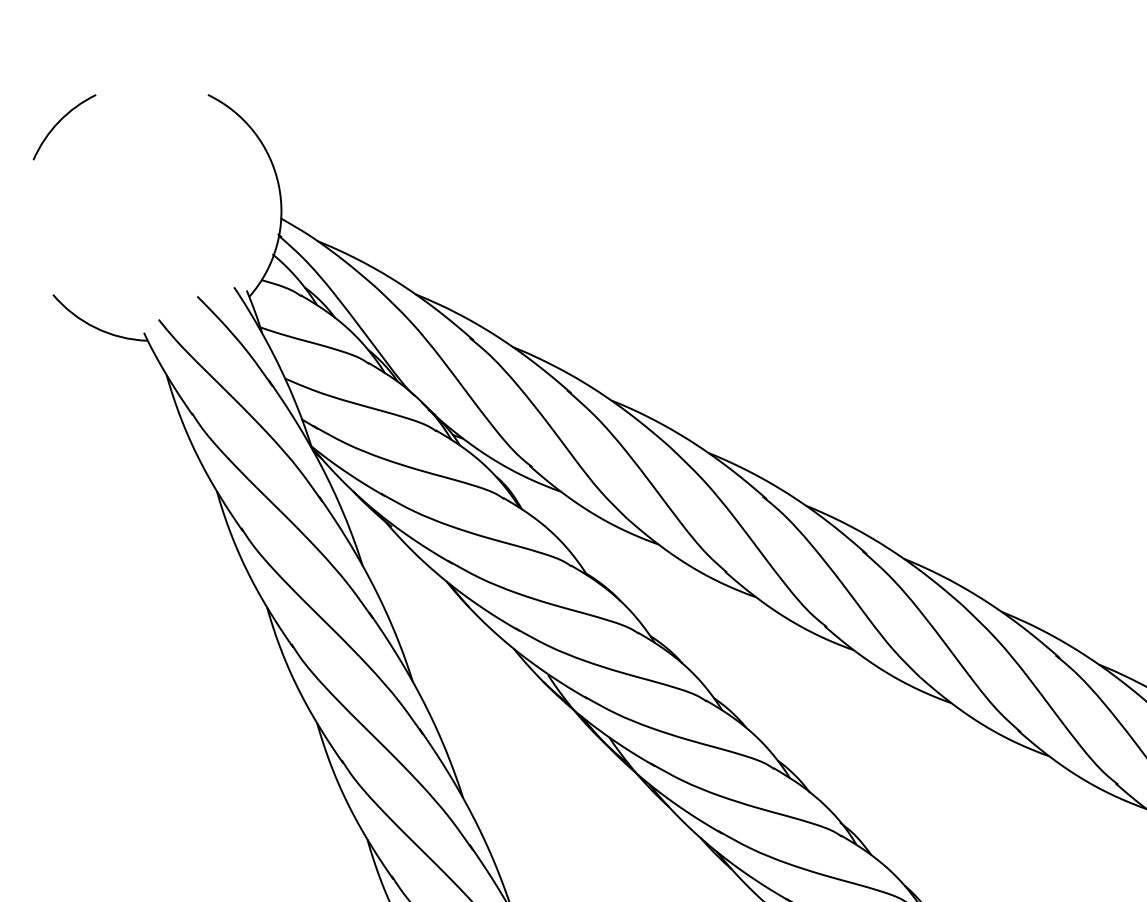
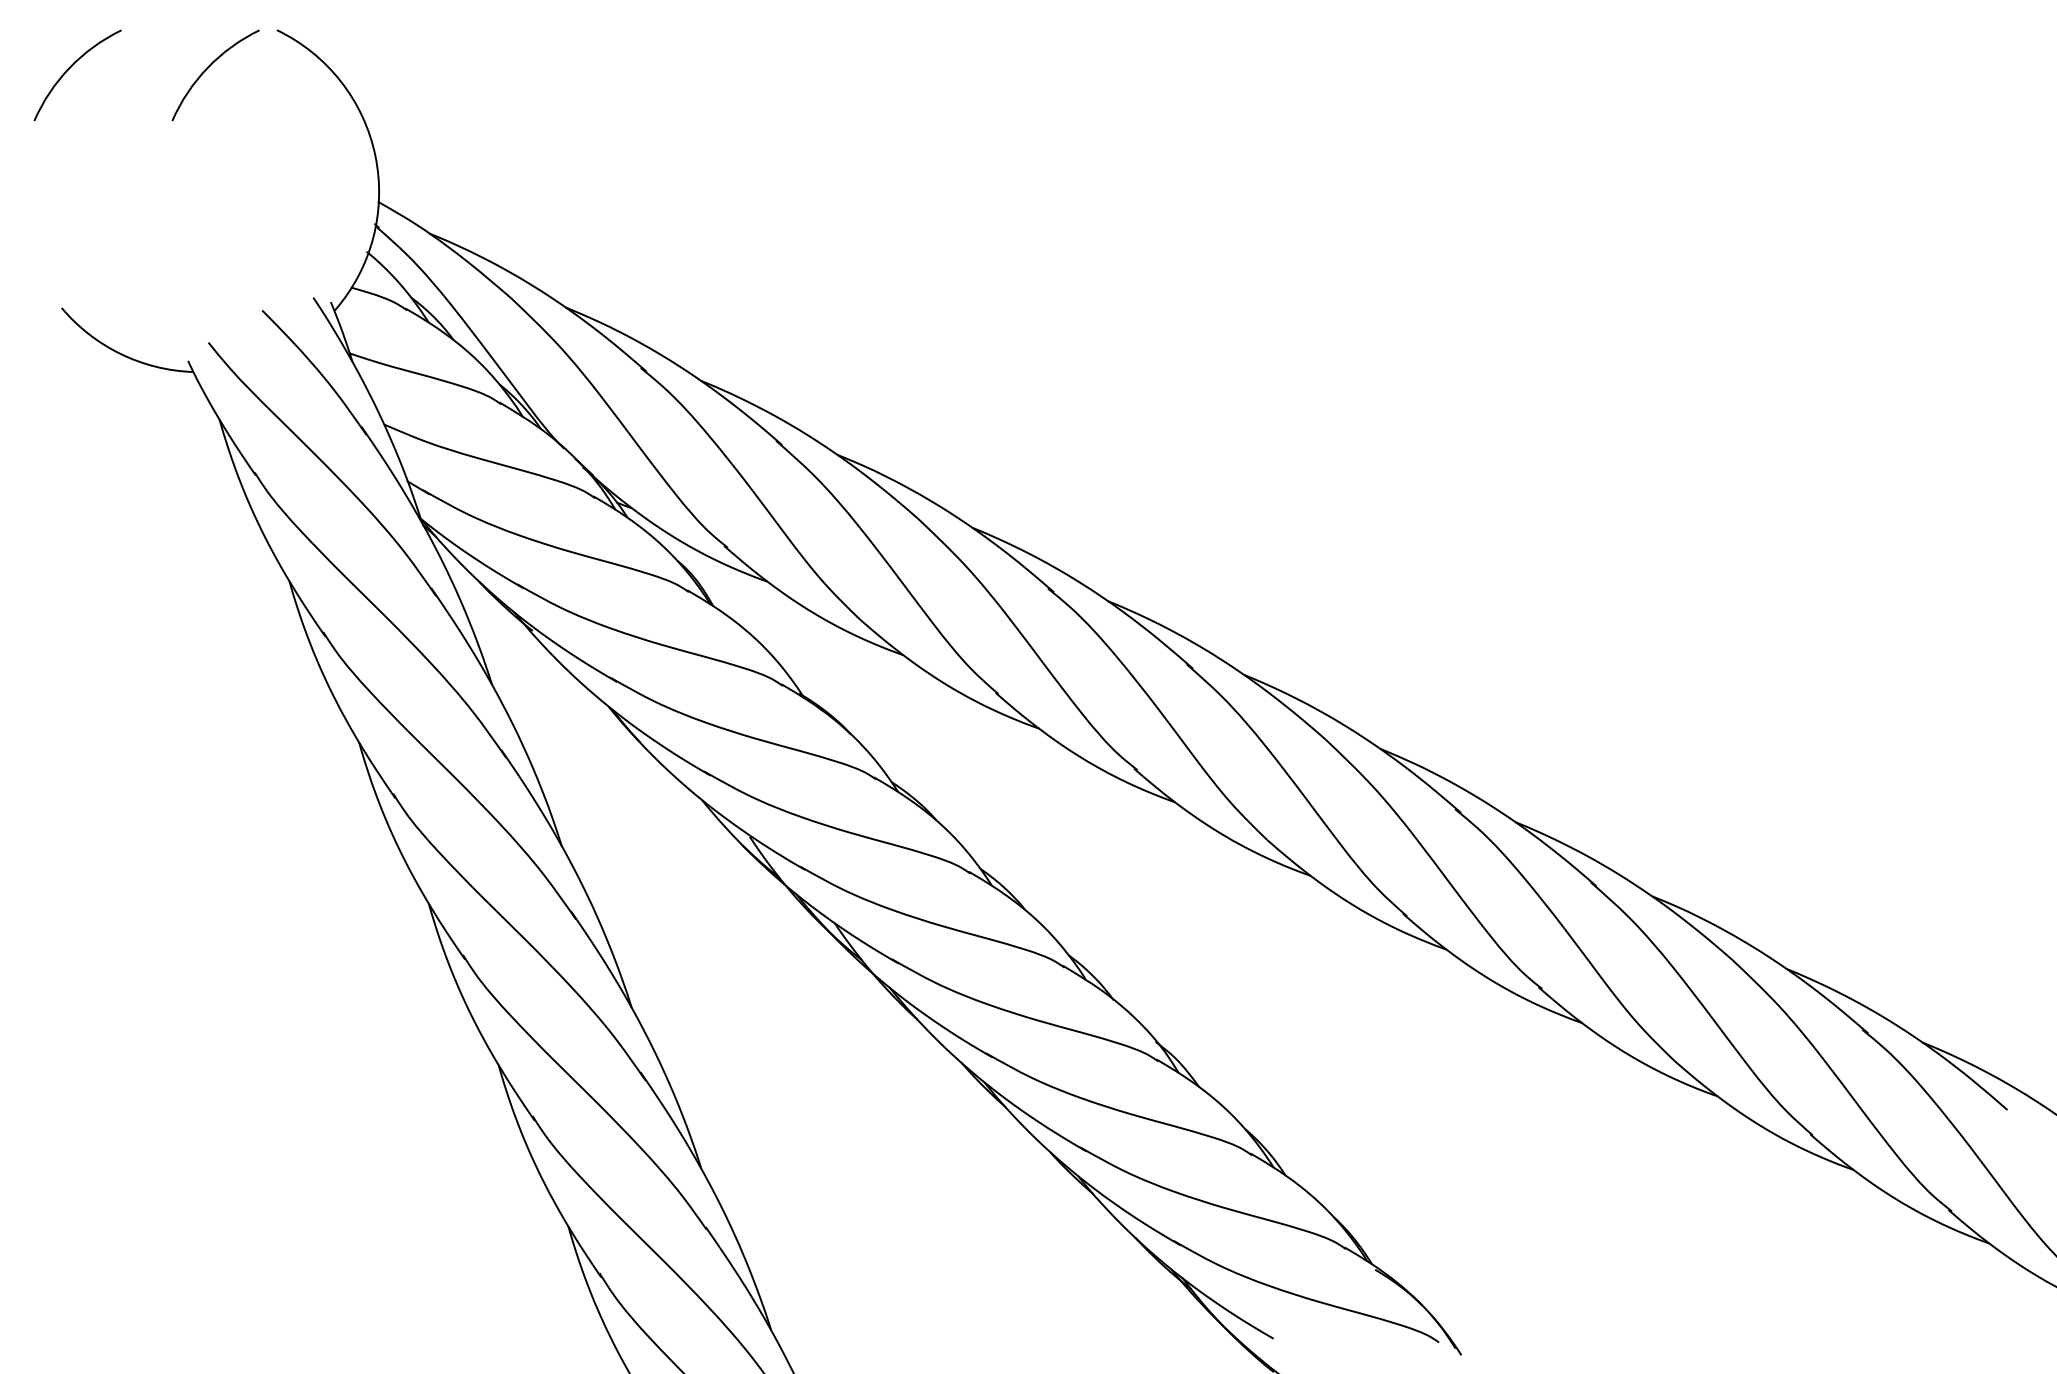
arc: (158, 122) -> (208, 68), added

